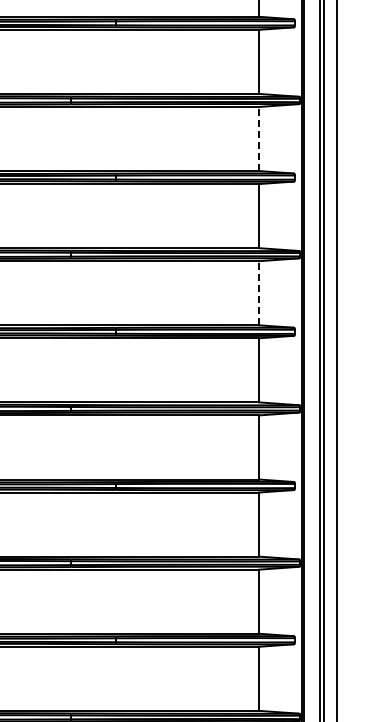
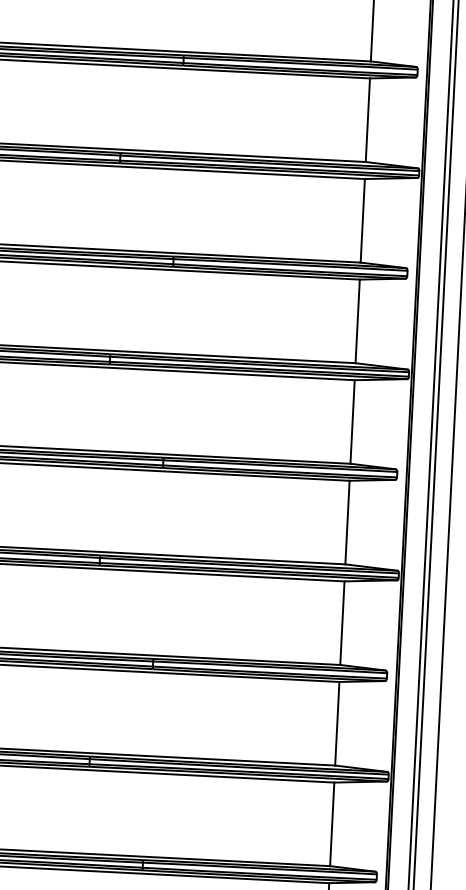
line: (258, 138) -> (362, 220), dashed -> solid
line: (258, 292) -> (352, 421), dashed -> solid

